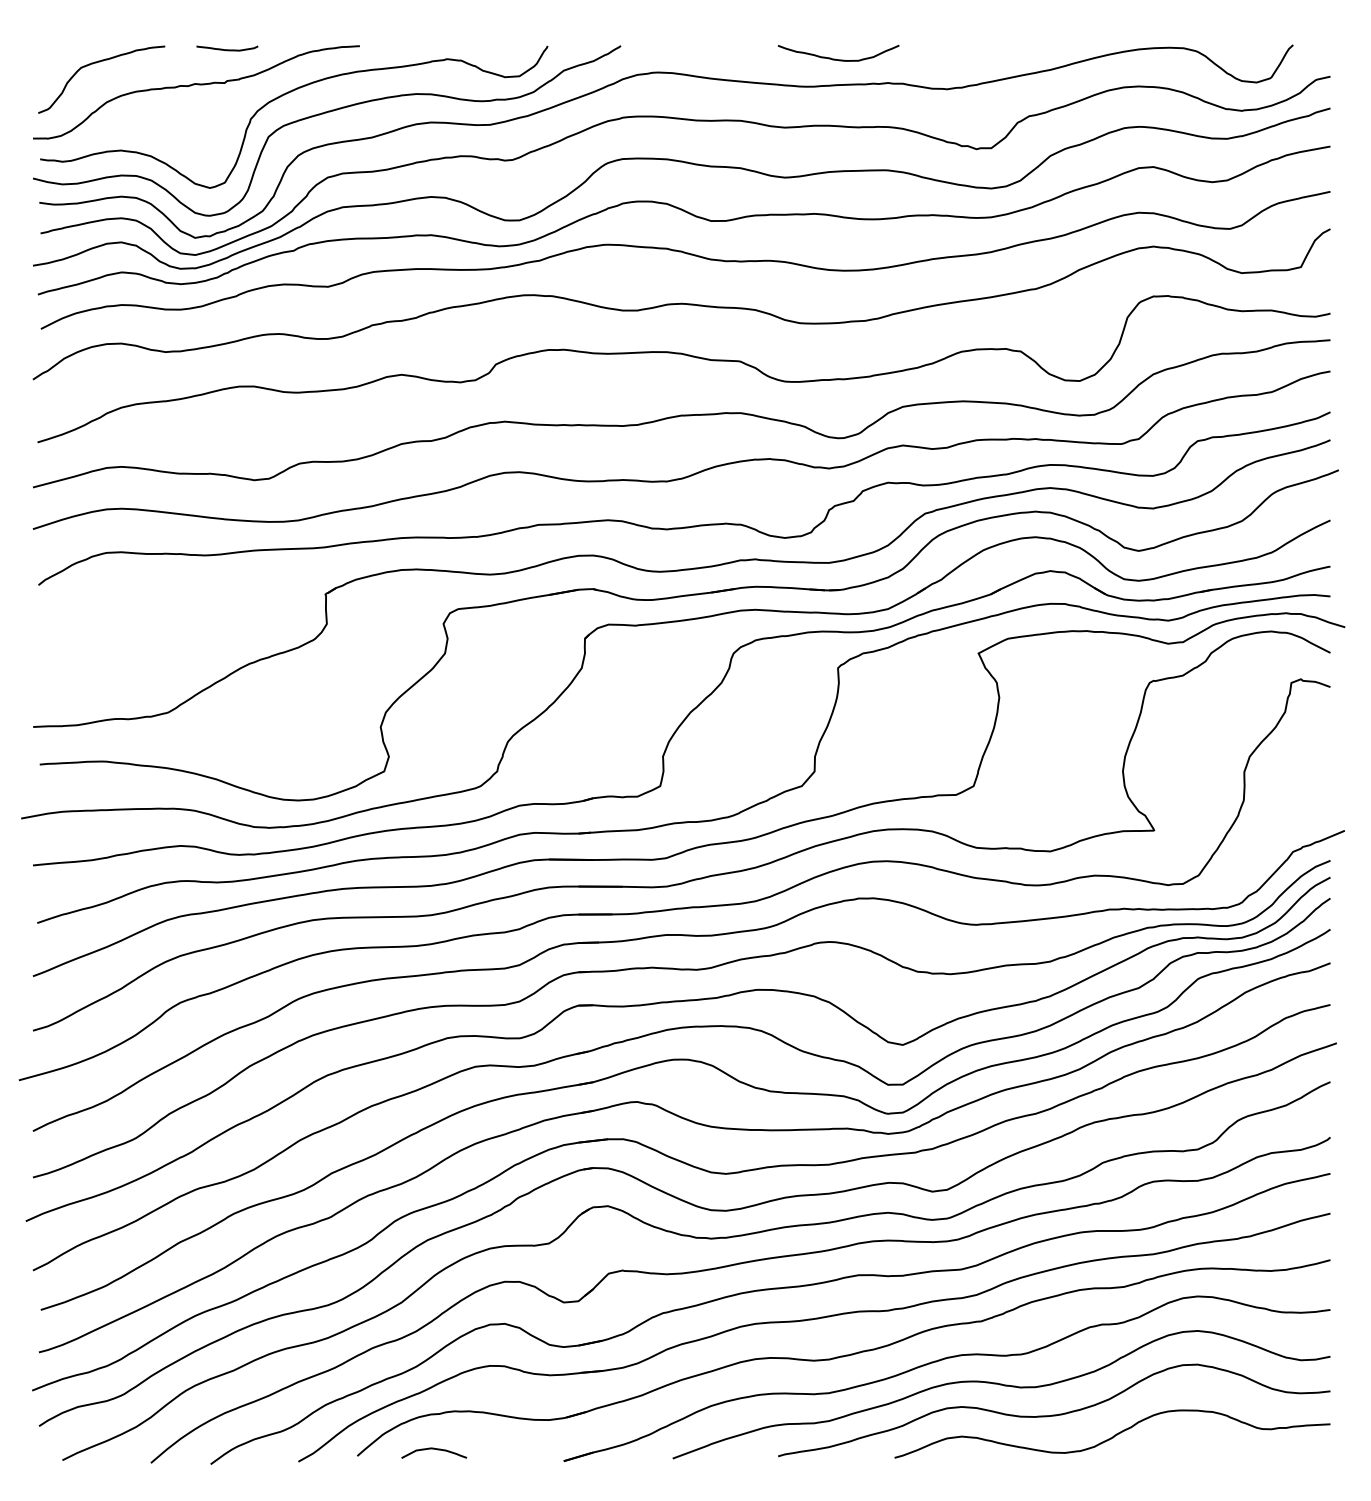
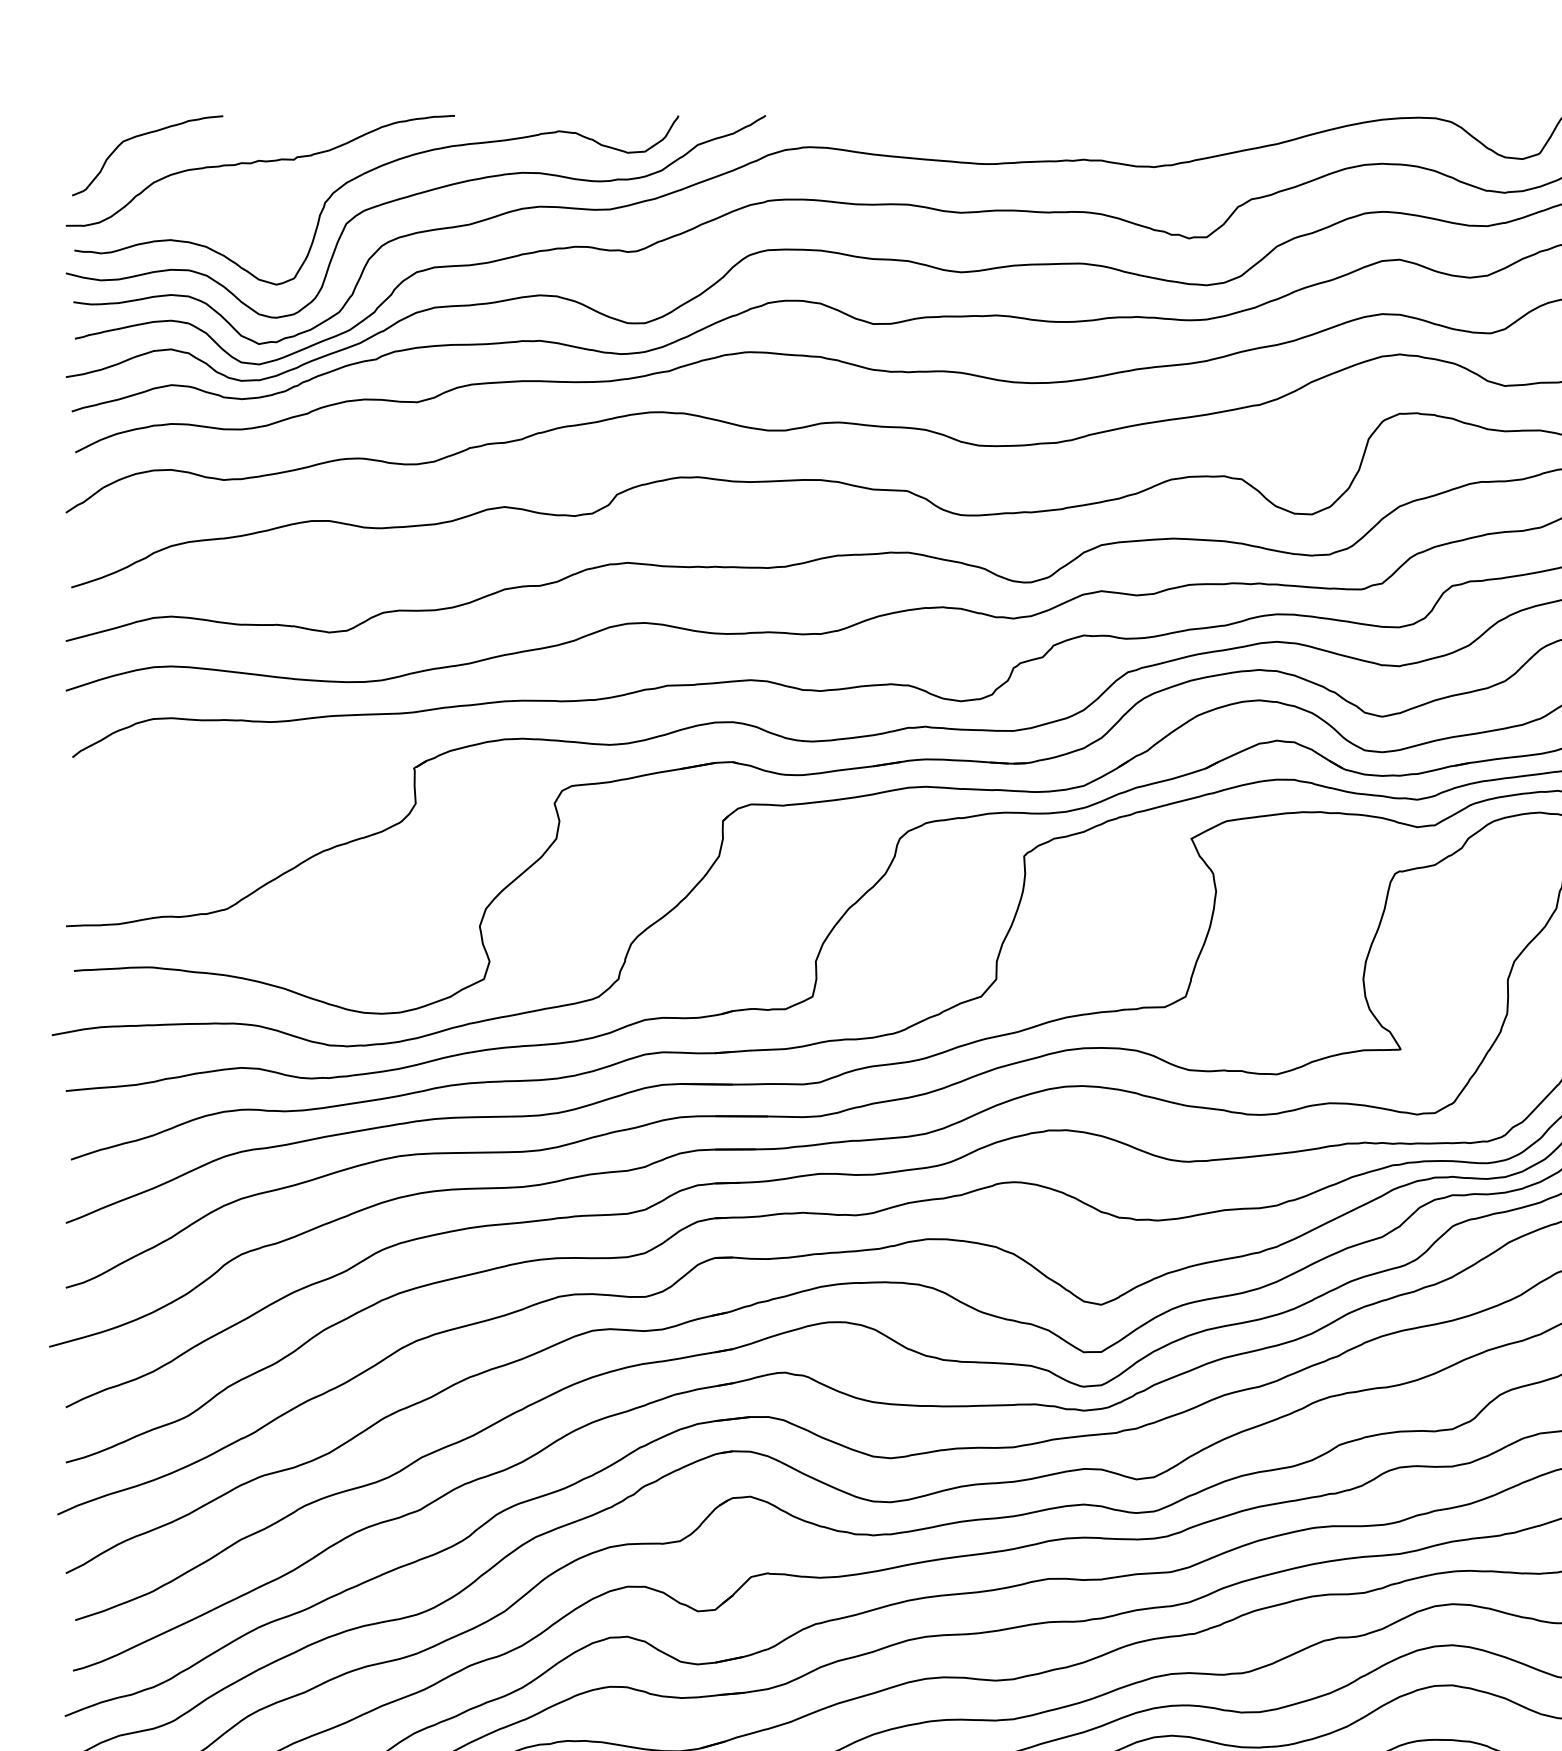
curve: (227, 49) -> (297, 119), removed
curve: (835, 58) -> (1021, 130), removed

